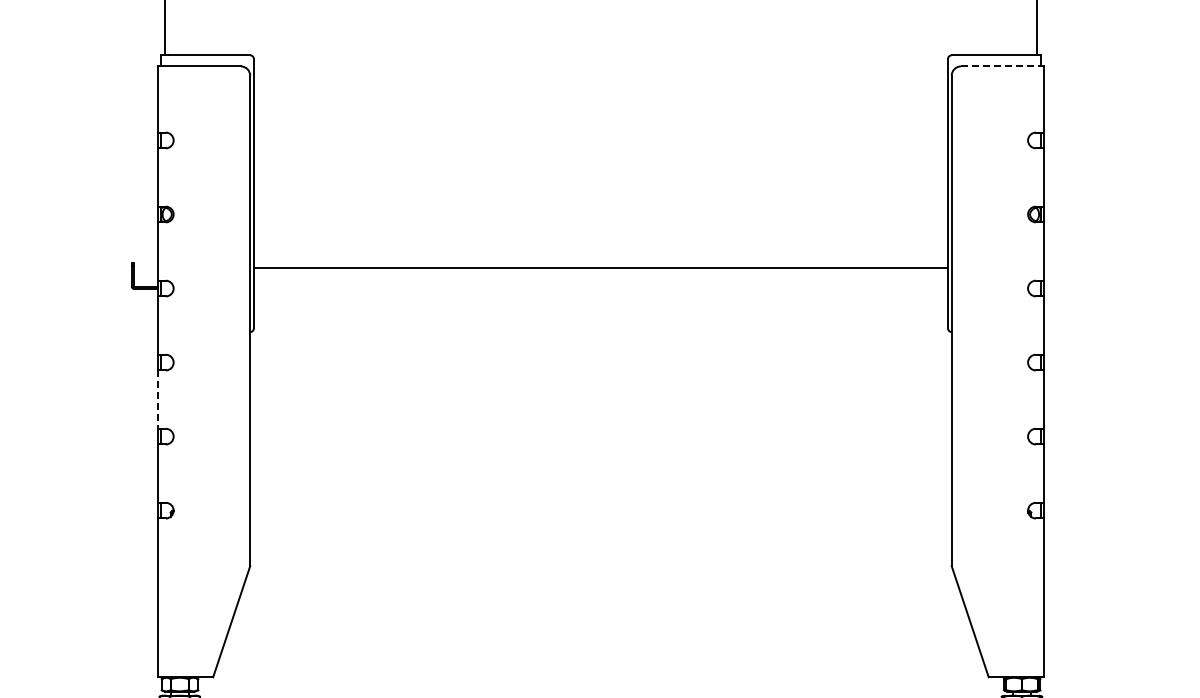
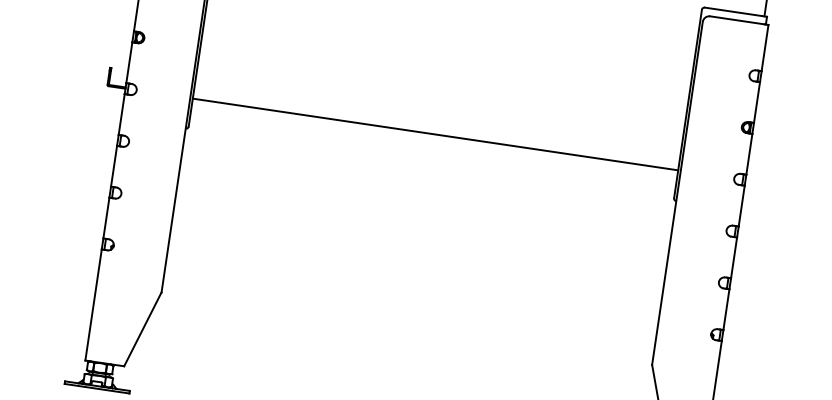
line: (999, 66) -> (737, 20), dashed -> solid
line: (600, 267) -> (435, 134), moved
line: (157, 400) -> (113, 166), dashed -> solid

